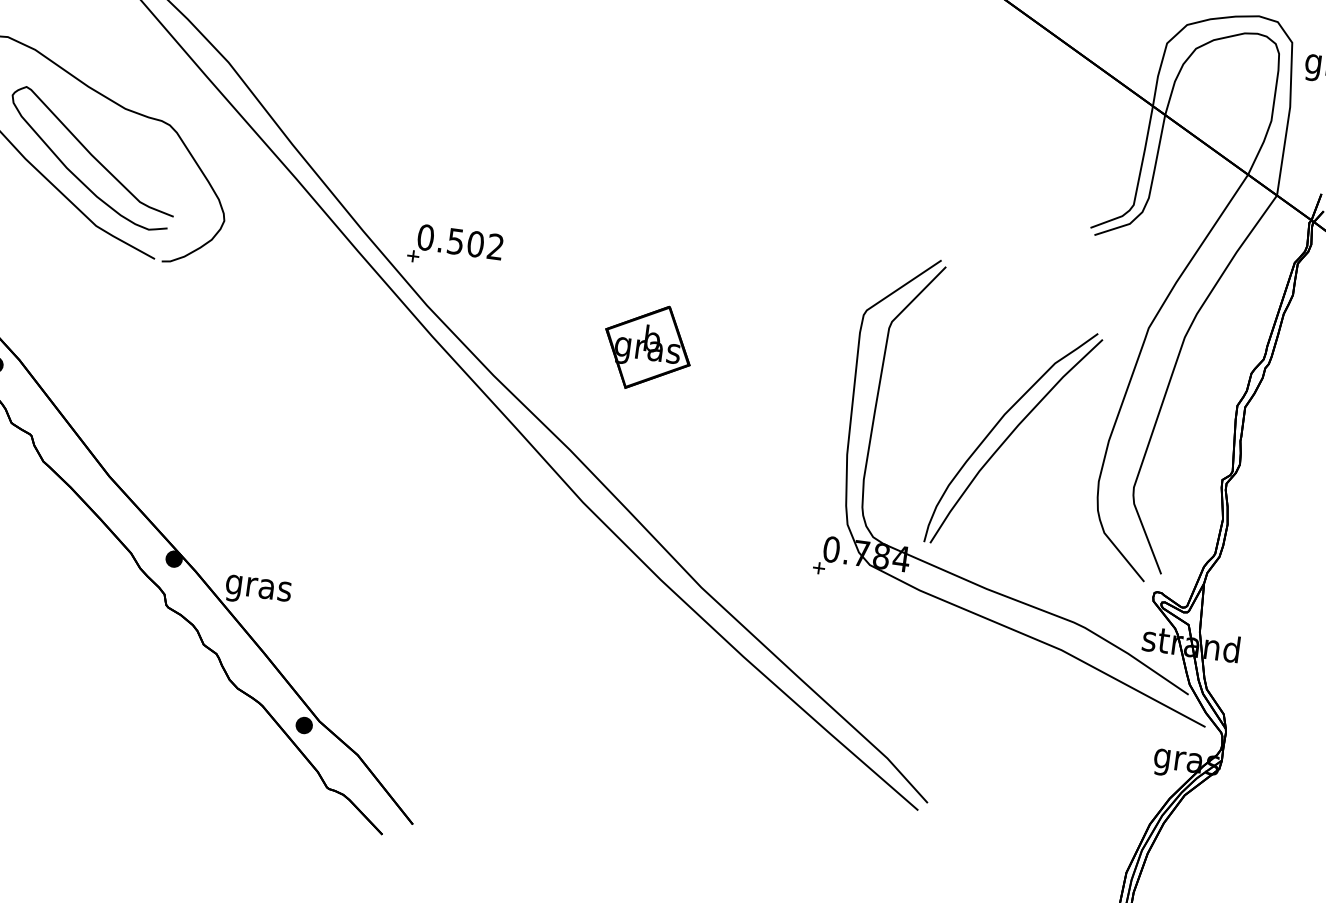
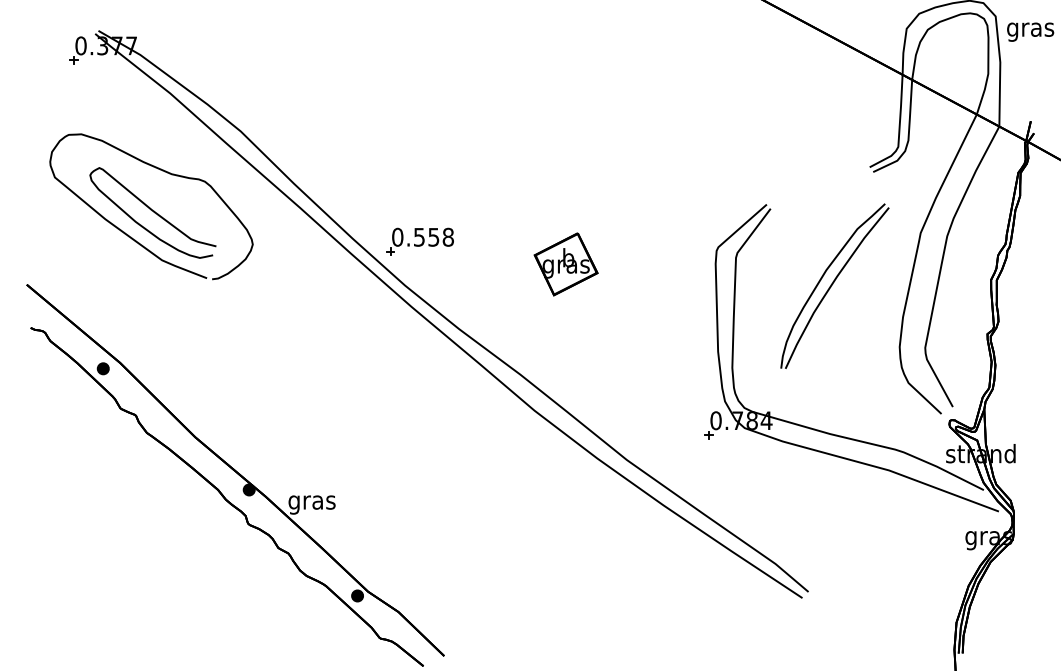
text: (485, 244) -> (440, 236), 0.502 -> 0.558
part: (646, 347) -> (565, 264), moved
part: (1013, 437) -> (834, 285), moved

